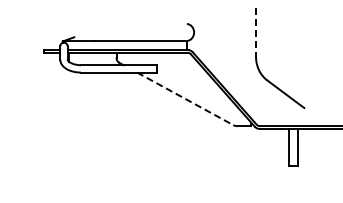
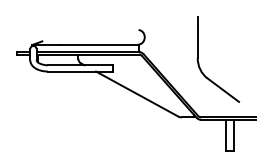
line: (256, 32) -> (198, 37), dashed -> solid
line: (185, 98) -> (137, 93), dashed -> solid

